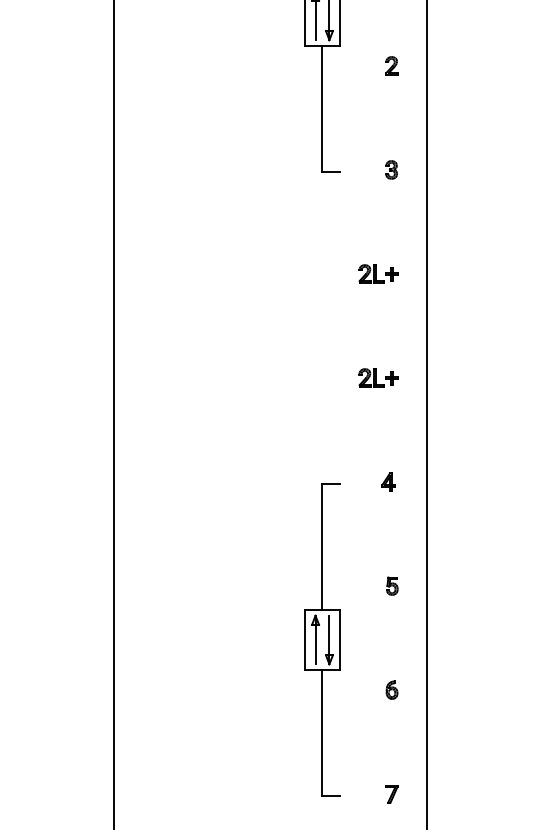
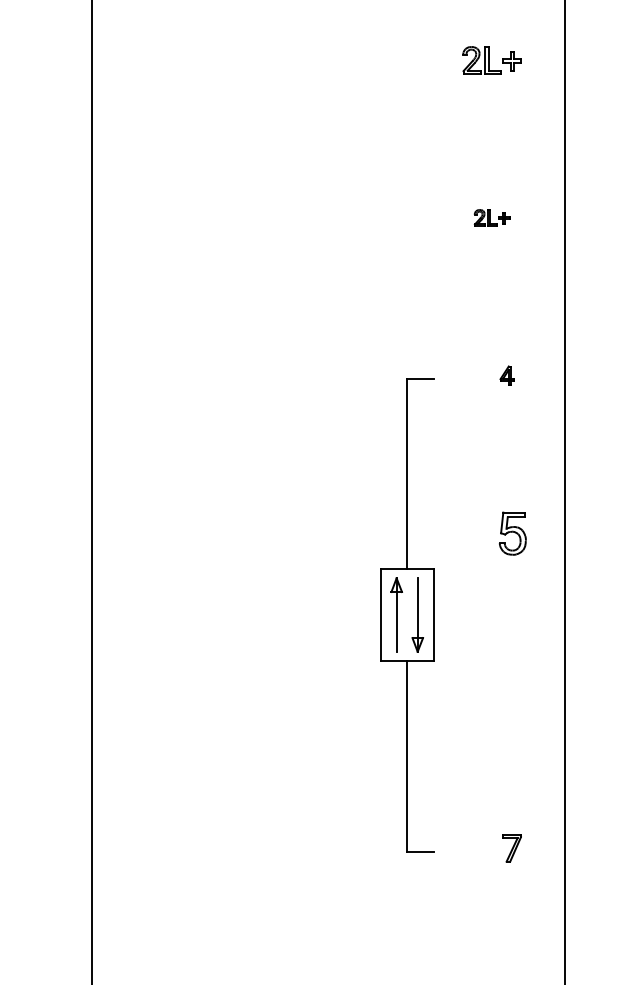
part: (378, 377) -> (492, 217), size x0.6
part: (388, 481) -> (507, 374), size x0.7
part: (392, 585) -> (513, 532), size x1.6
part: (391, 689) -> (511, 689), removed

